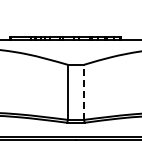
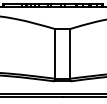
line: (84, 92) -> (70, 54), dashed -> solid

